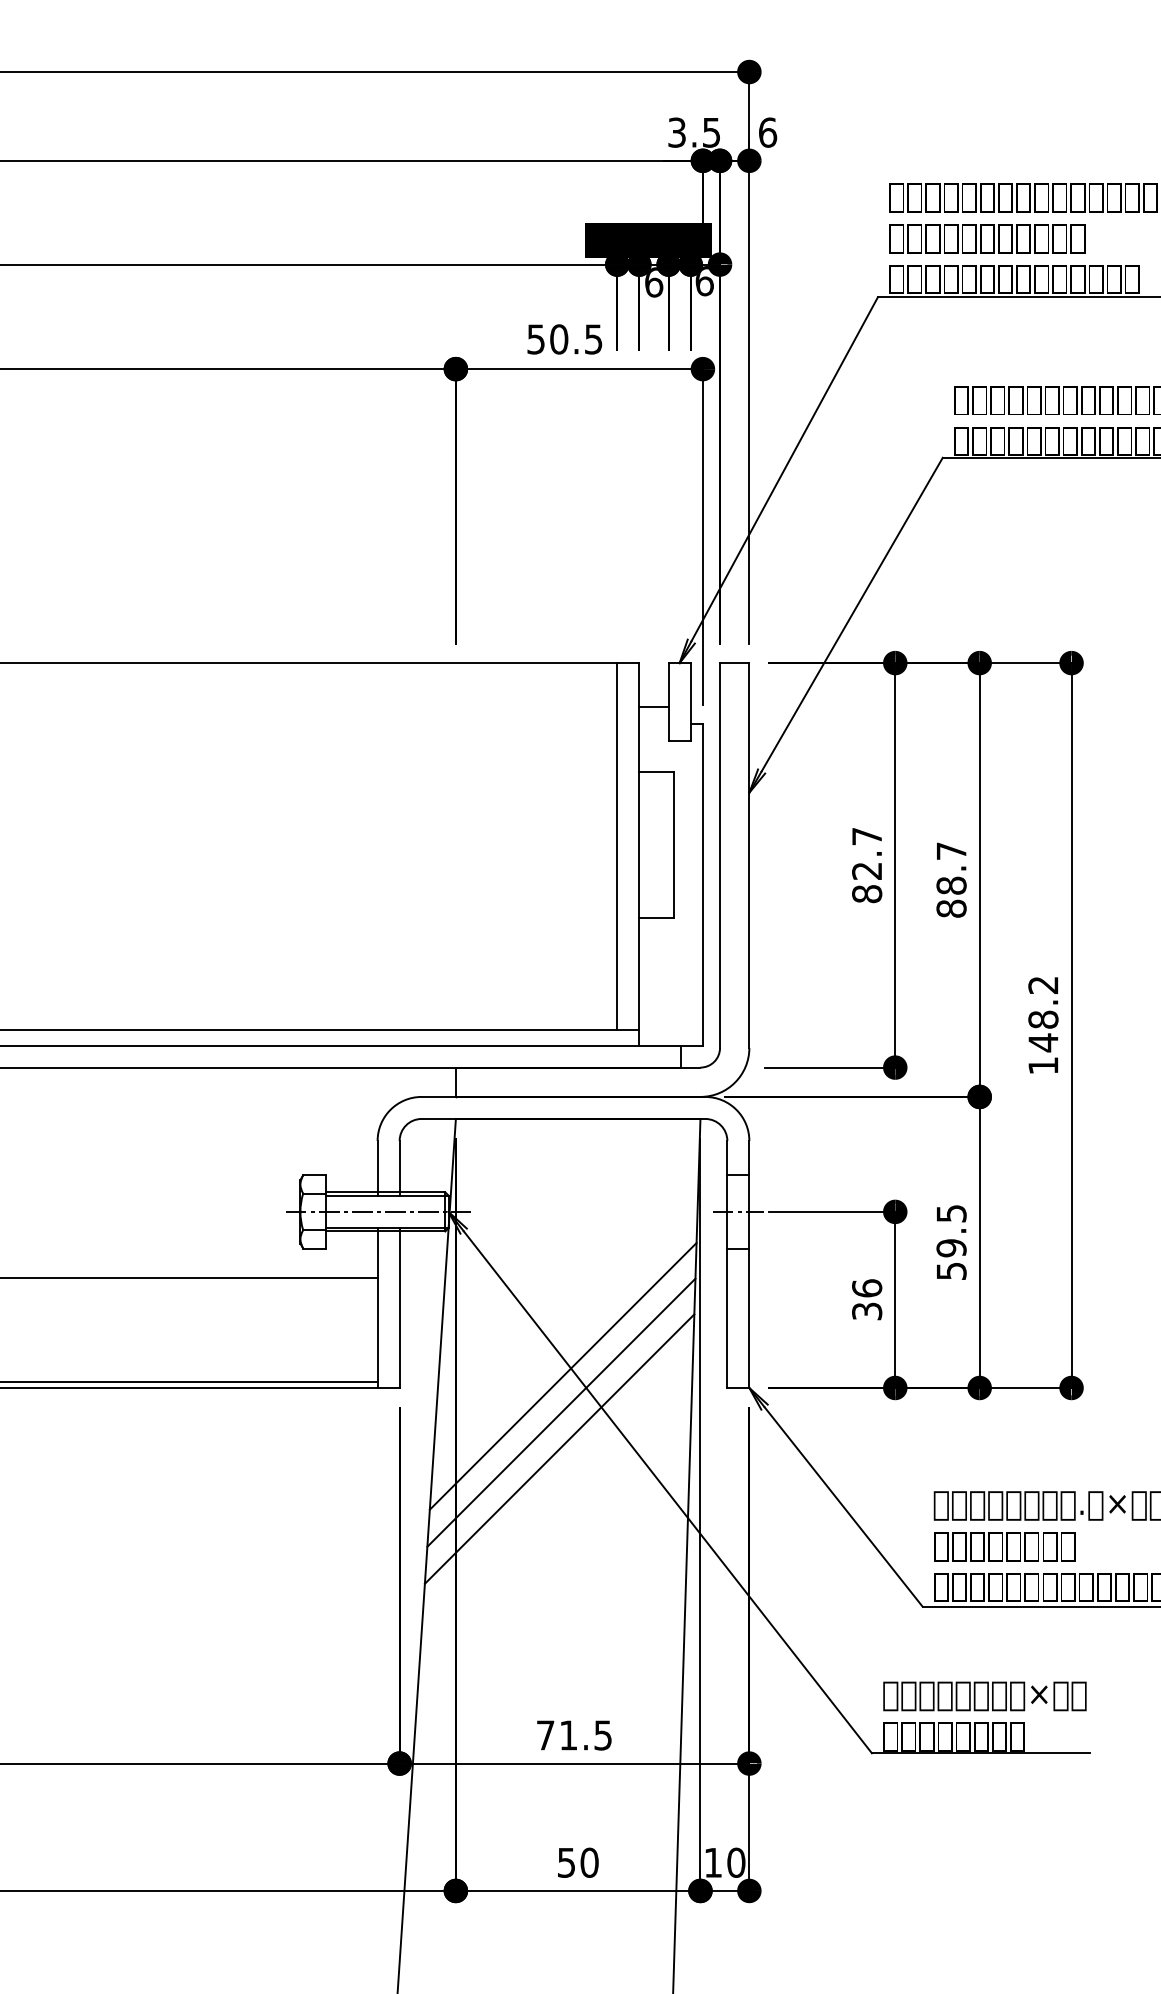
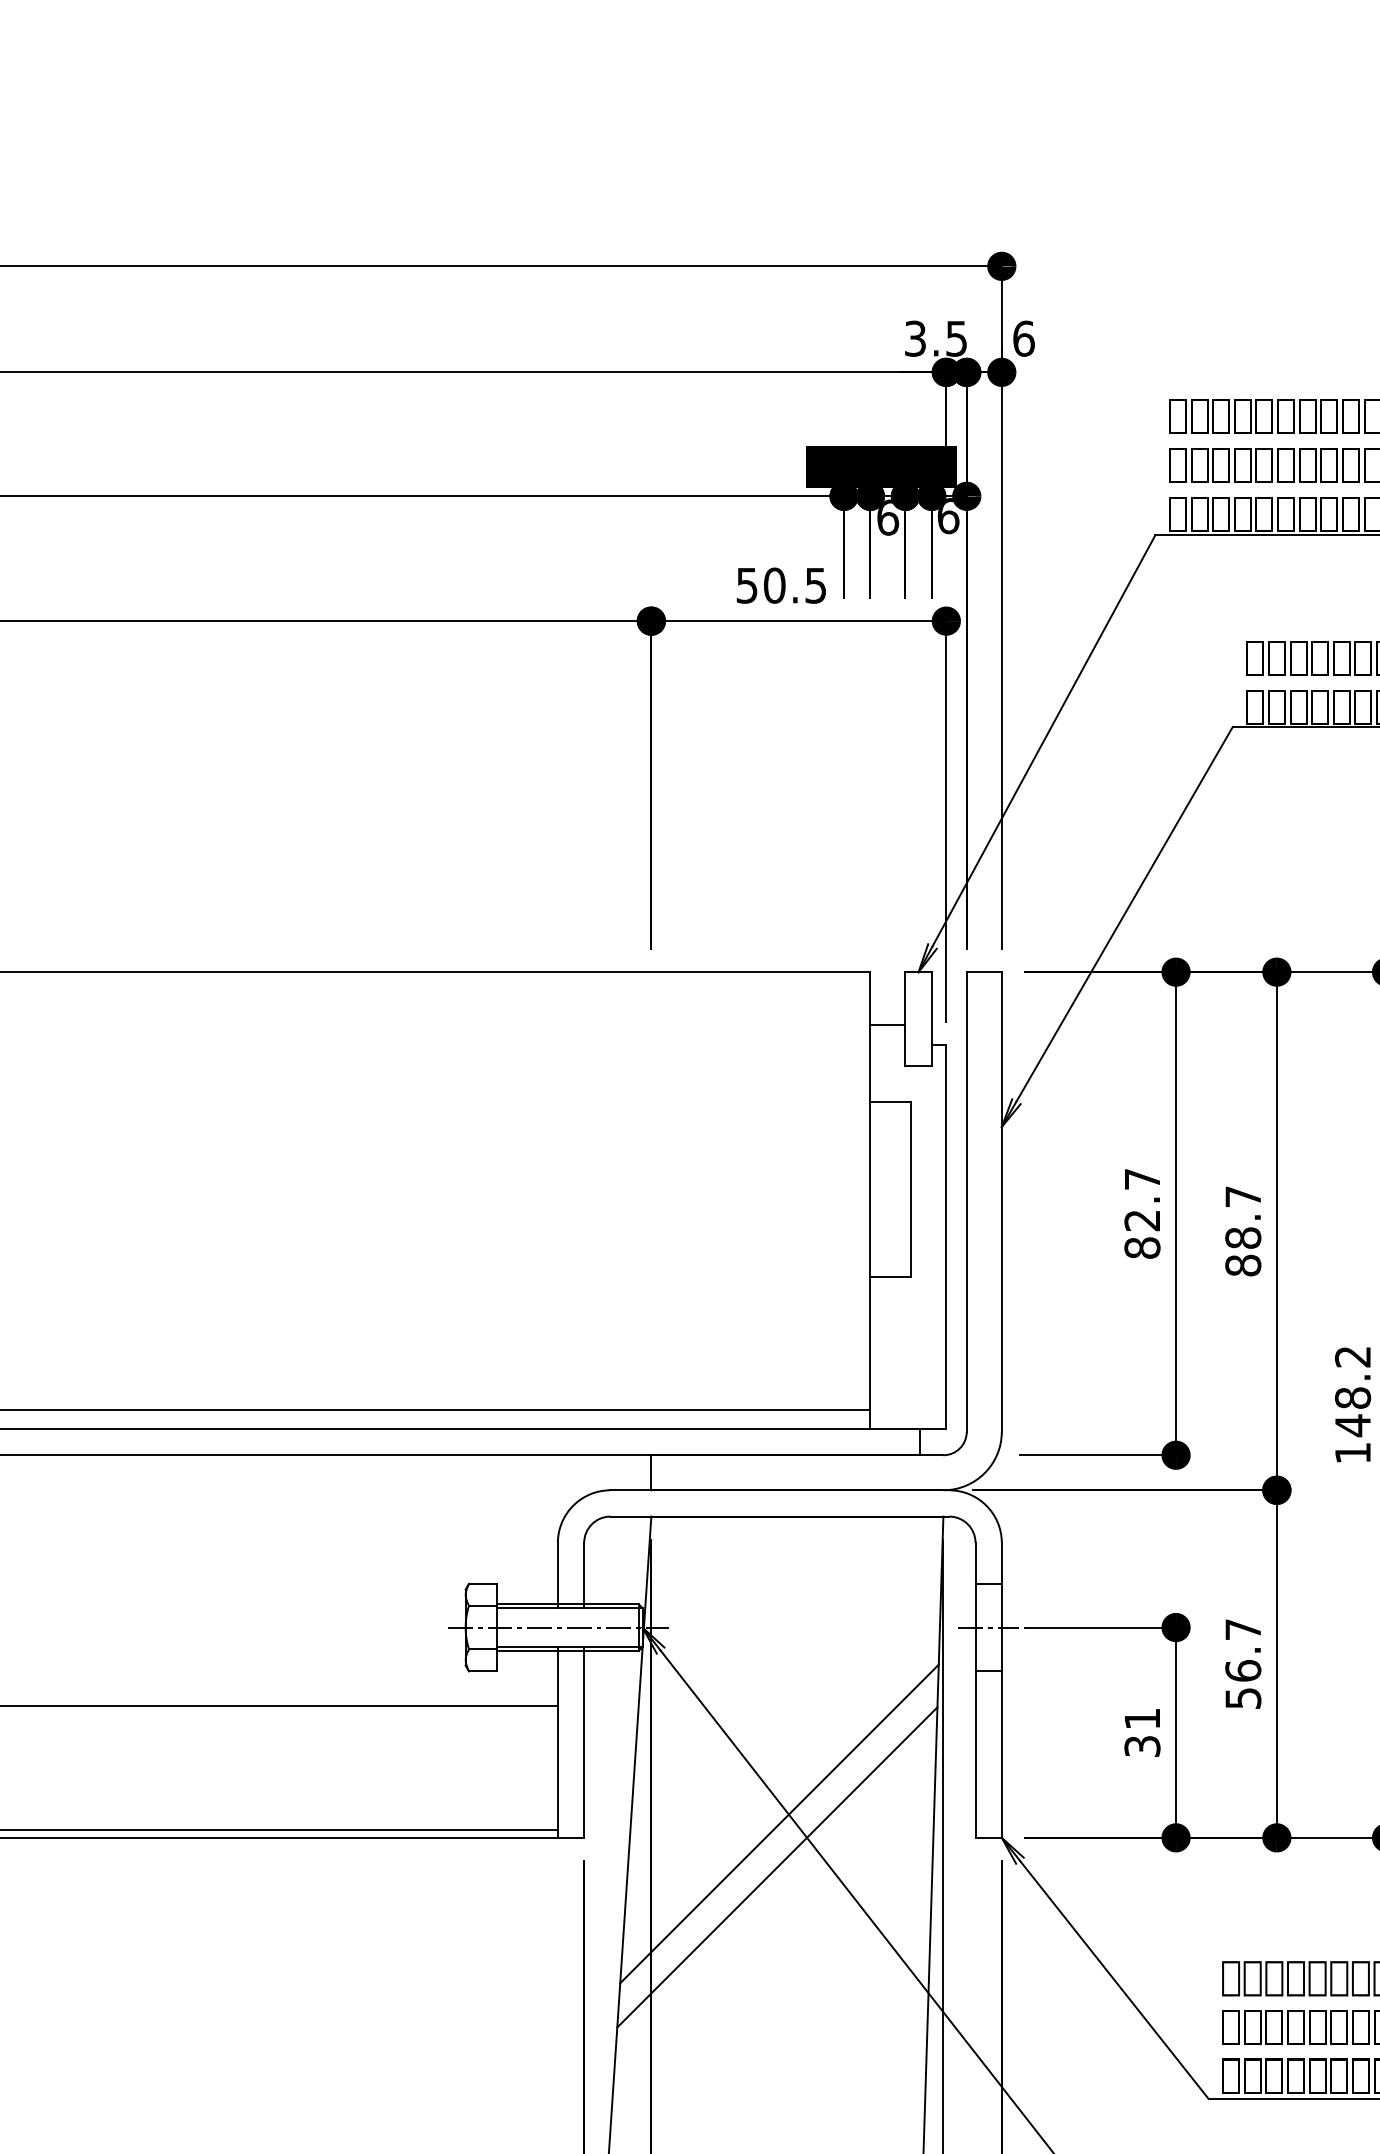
line: (617, 846) -> (844, 1191), removed
text: (951, 1231) -> (1243, 1650), 59.5 -> 56.7
text: (867, 1288) -> (1142, 1719), 36 -> 31
line: (559, 1448) -> (775, 1910), removed

